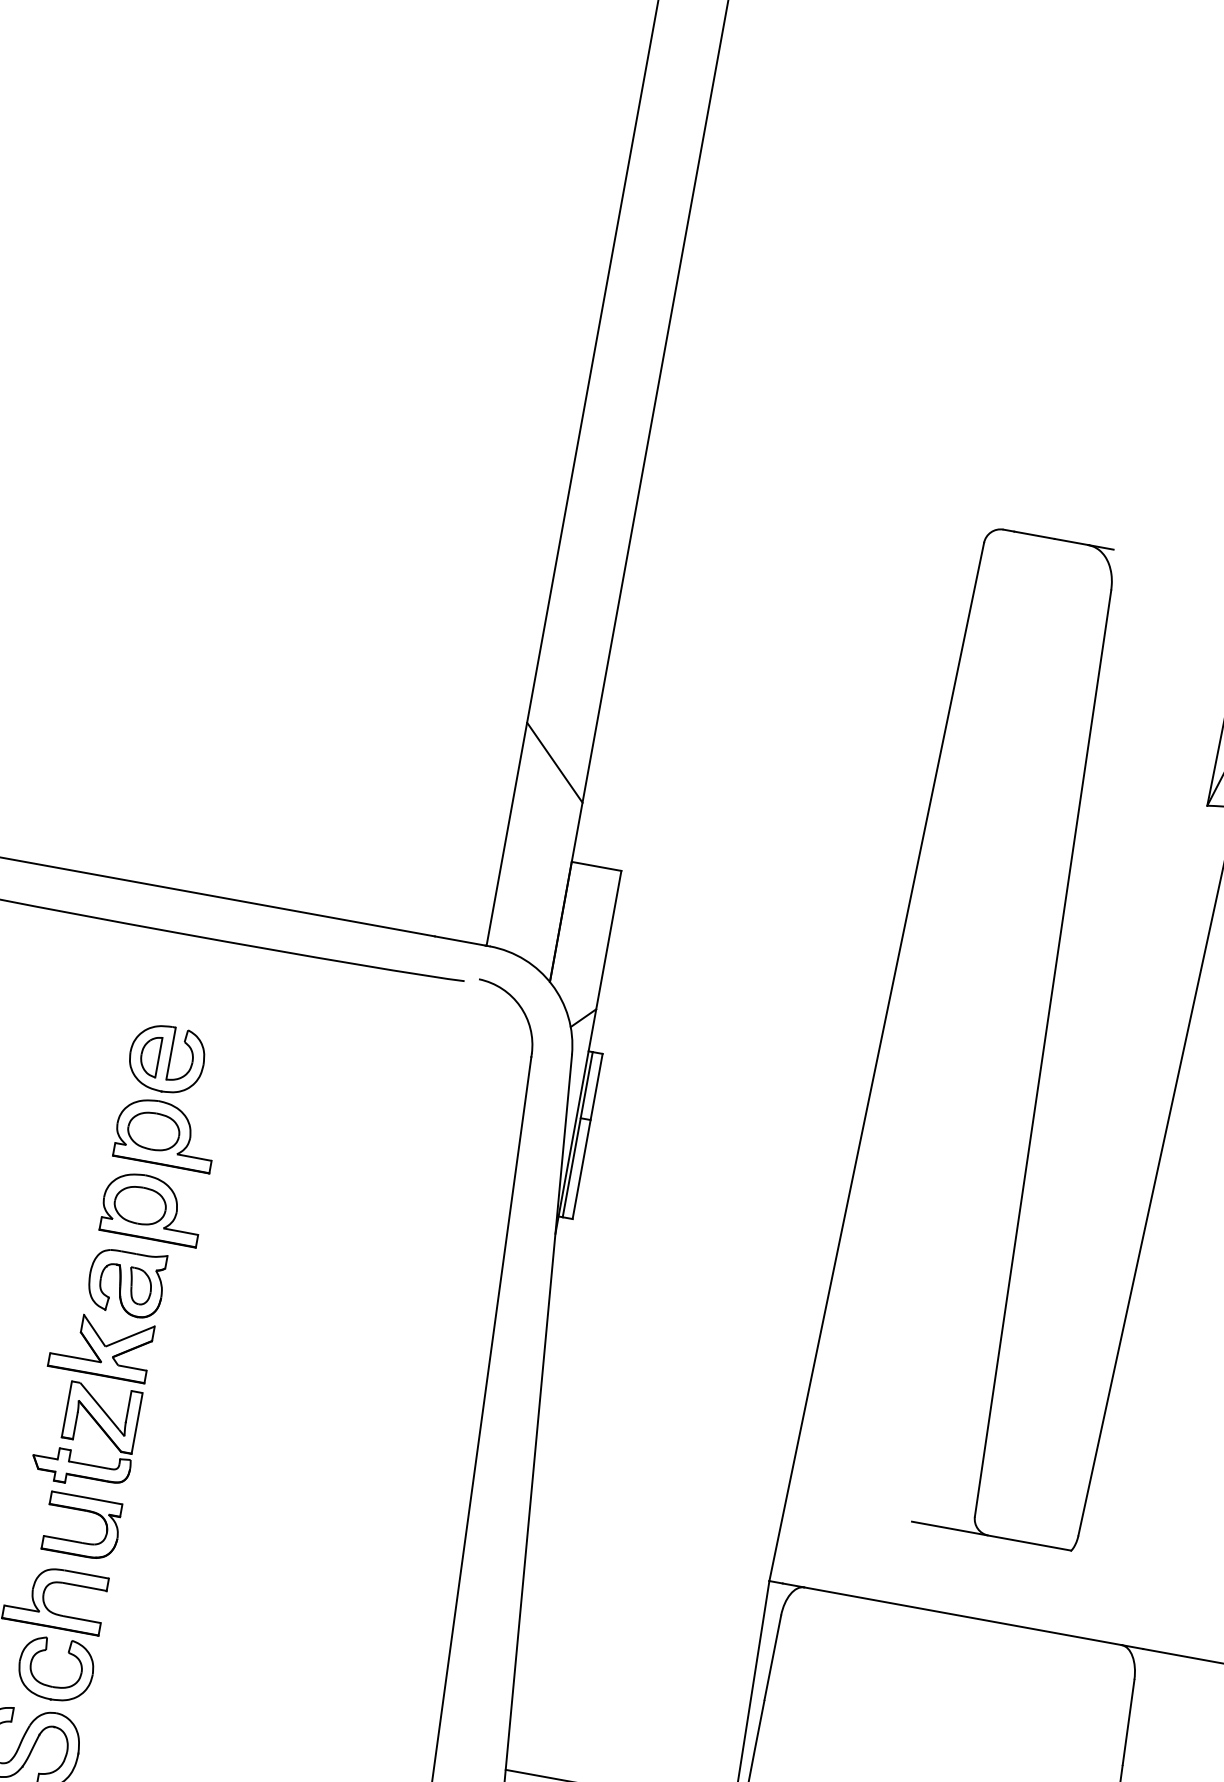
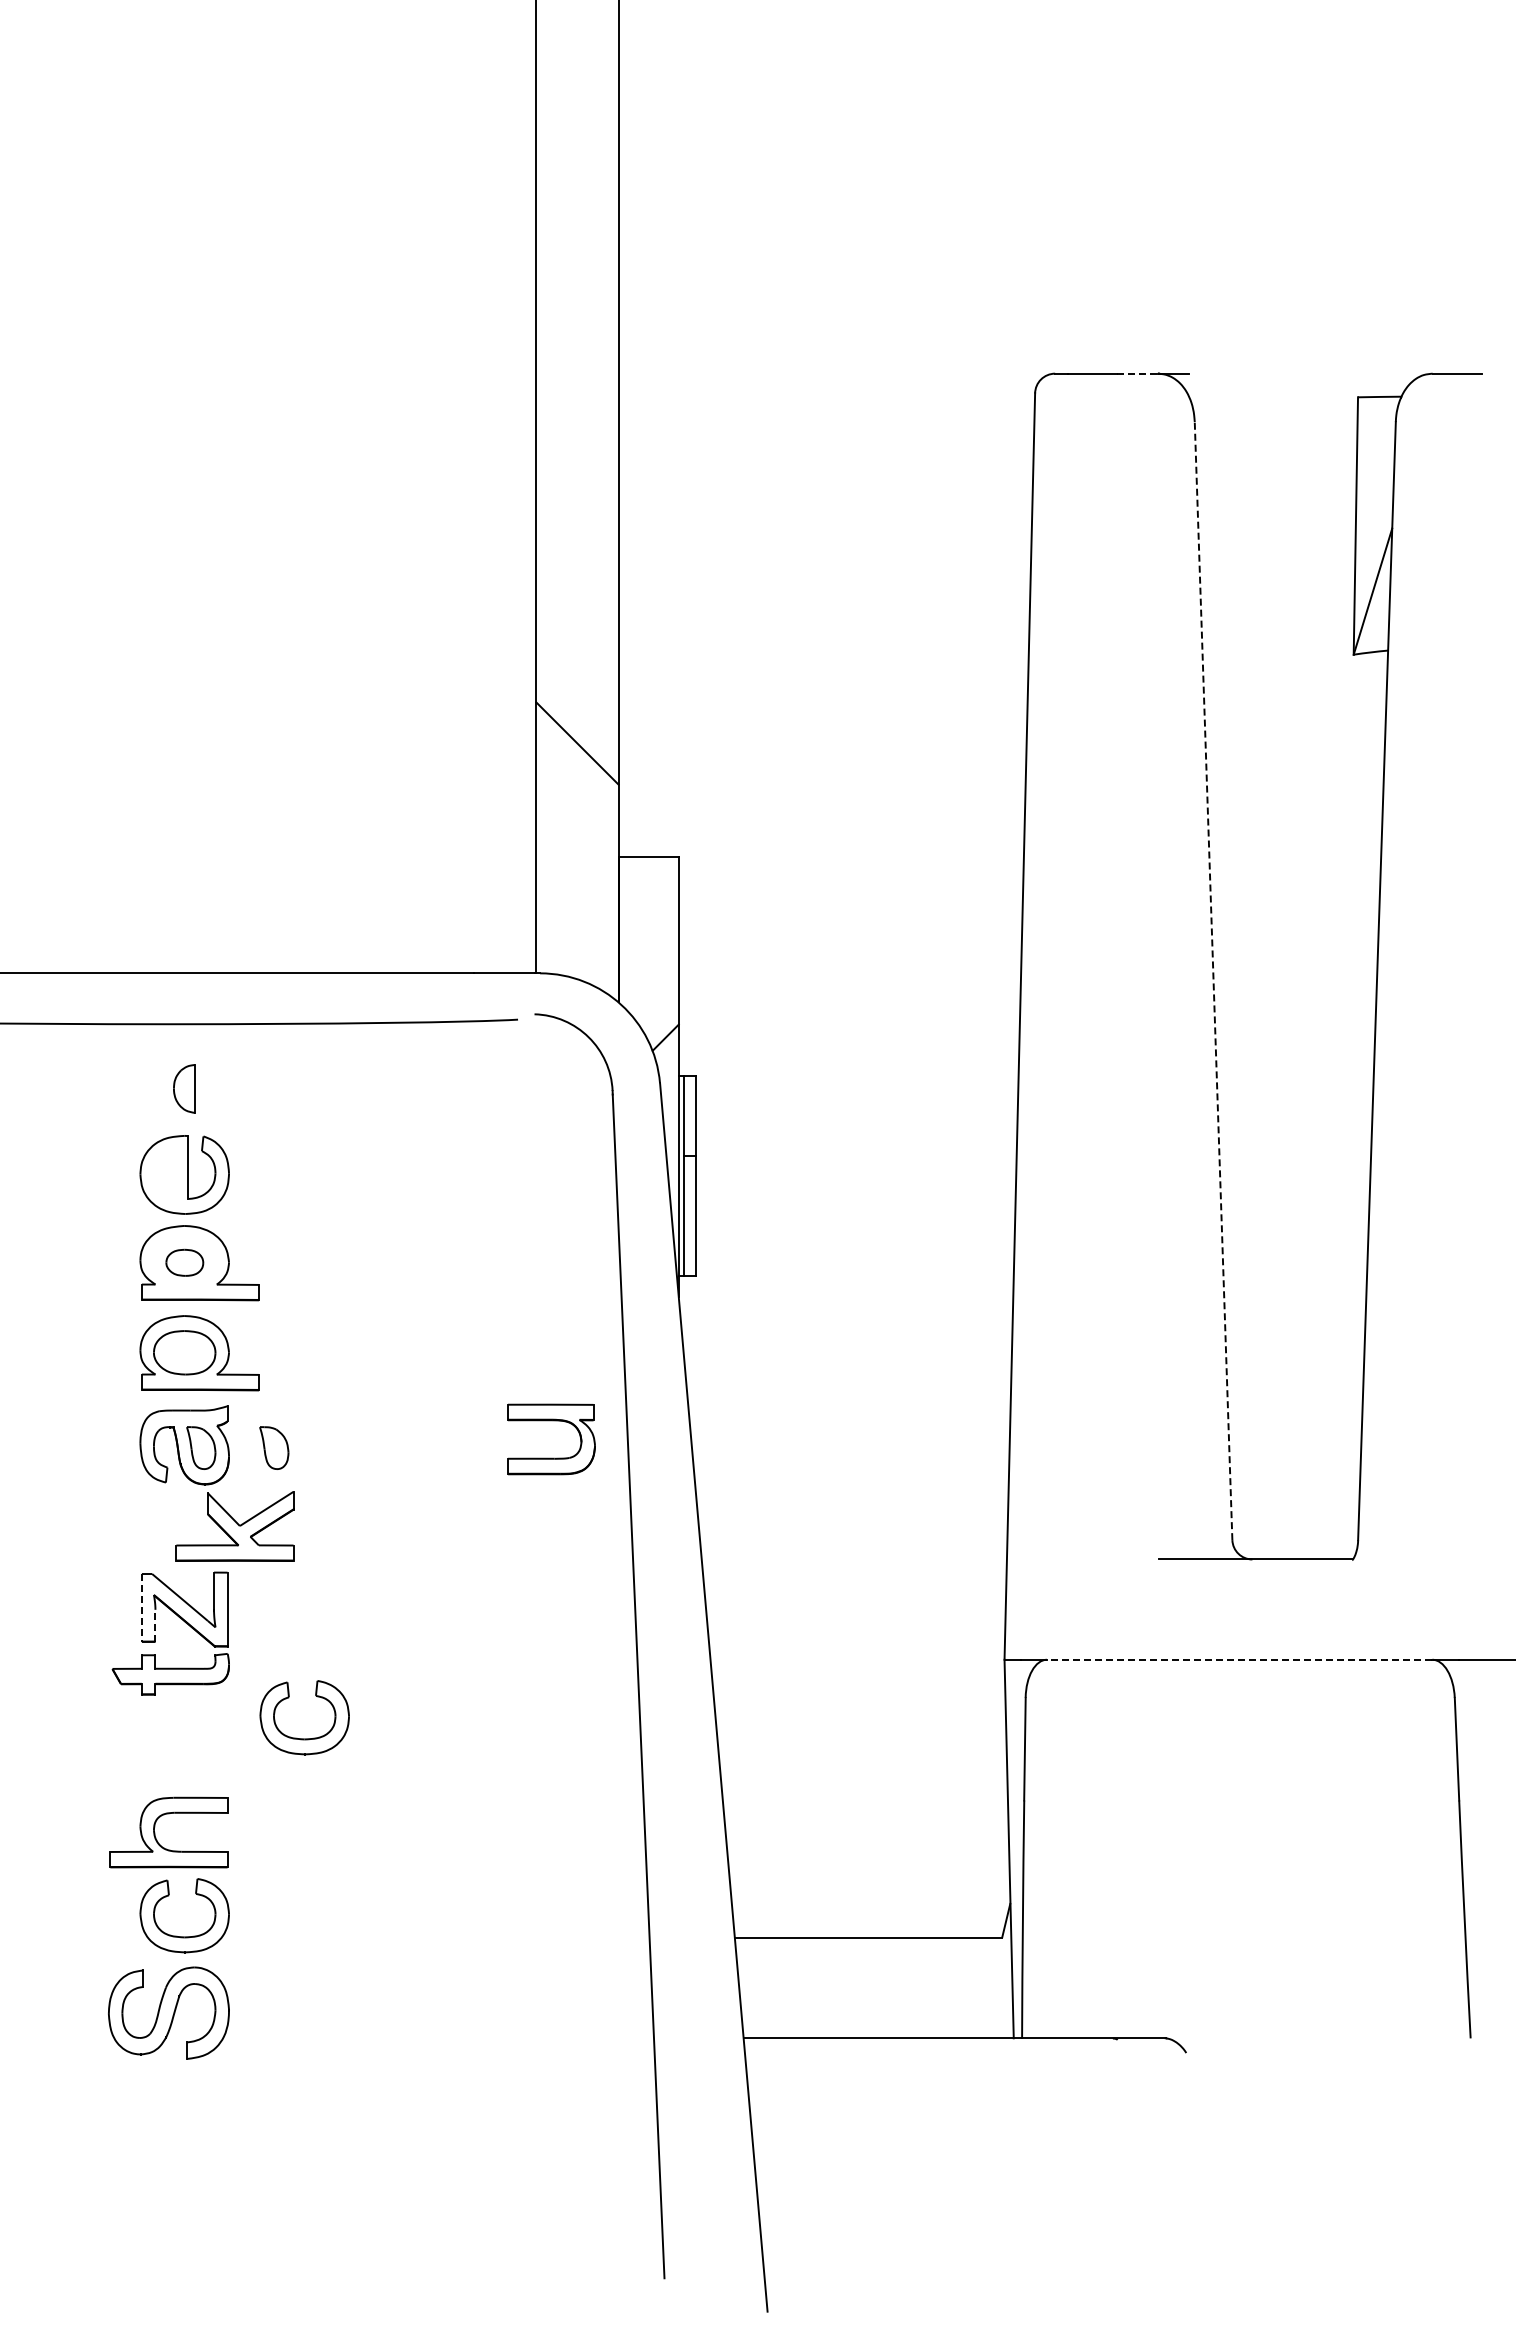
line: (1072, 541) -> (1138, 373), solid -> dashed
line: (1043, 1053) -> (1213, 980), solid -> dashed
part: (150, 1055) -> (184, 1088), moved
part: (153, 1131) -> (184, 1262), size x0.6
part: (200, 1297) -> (274, 1447), added
part: (100, 1346) -> (234, 1526), moved
line: (66, 1408) -> (141, 1607), solid -> dashed
line: (75, 1425) -> (155, 1625), solid -> dashed
part: (85, 1511) -> (551, 1421), moved
part: (181, 1541) -> (304, 1738), added
line: (962, 1616) -> (1239, 1659), solid -> dashed

